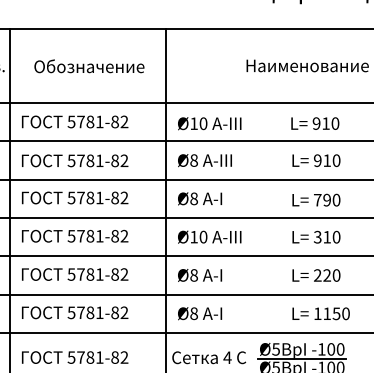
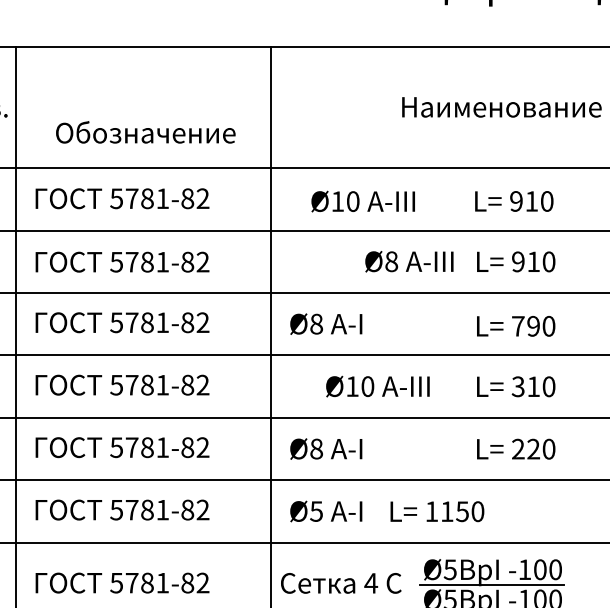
text: (89, 66) -> (145, 132), moved
text: (209, 123) -> (362, 201), moved
text: (204, 160) -> (408, 261), moved
text: (209, 236) -> (377, 385), moved
text: (193, 313) -> (315, 511), Ø8 -> Ø5
text: (320, 313) -> (436, 511), moved

